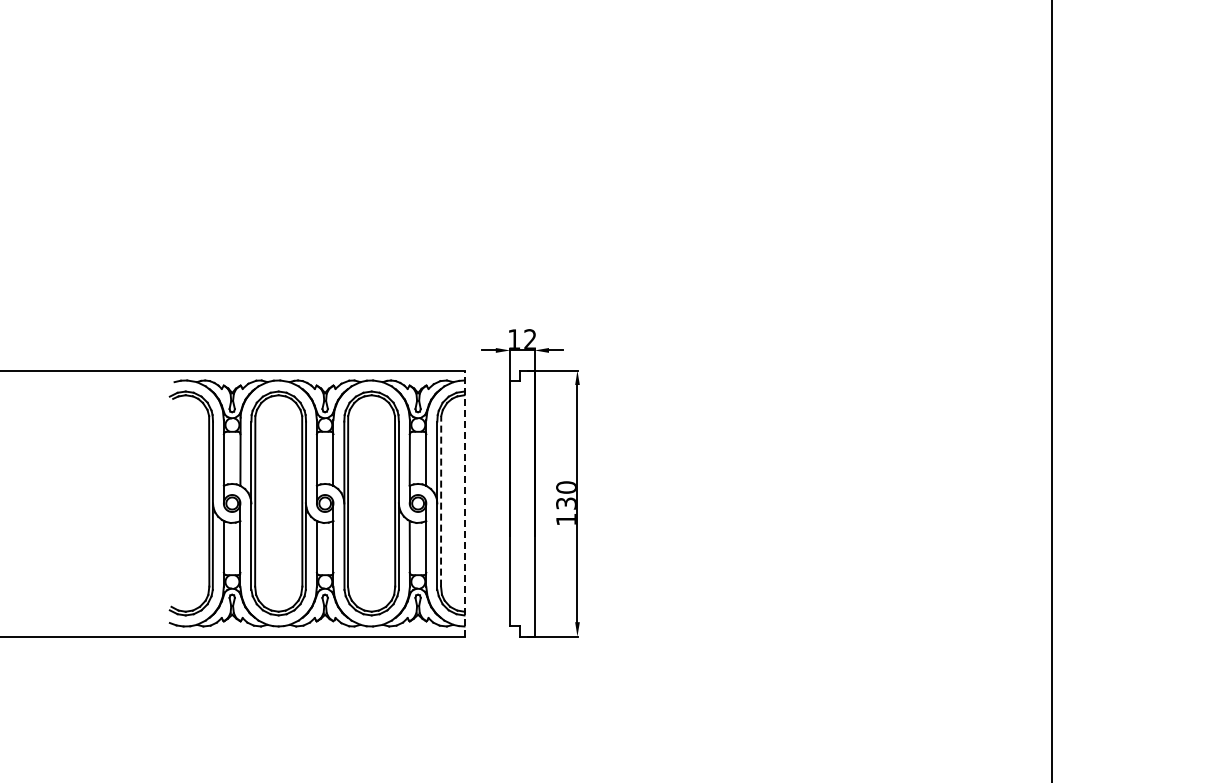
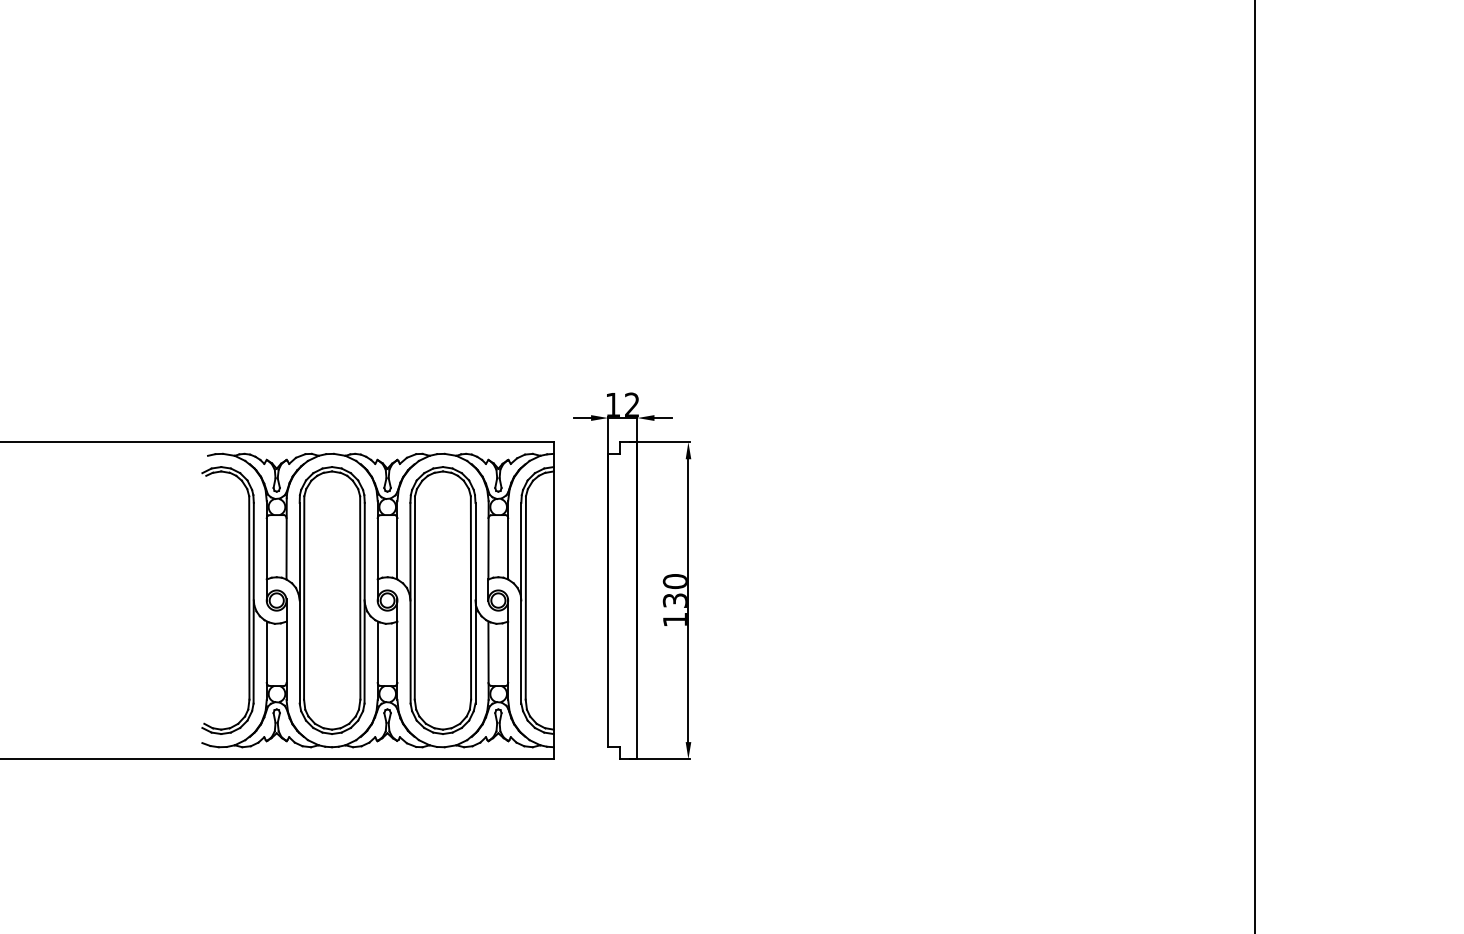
line: (441, 500) -> (526, 596), dashed -> solid
line: (464, 503) -> (553, 600), dashed -> solid

